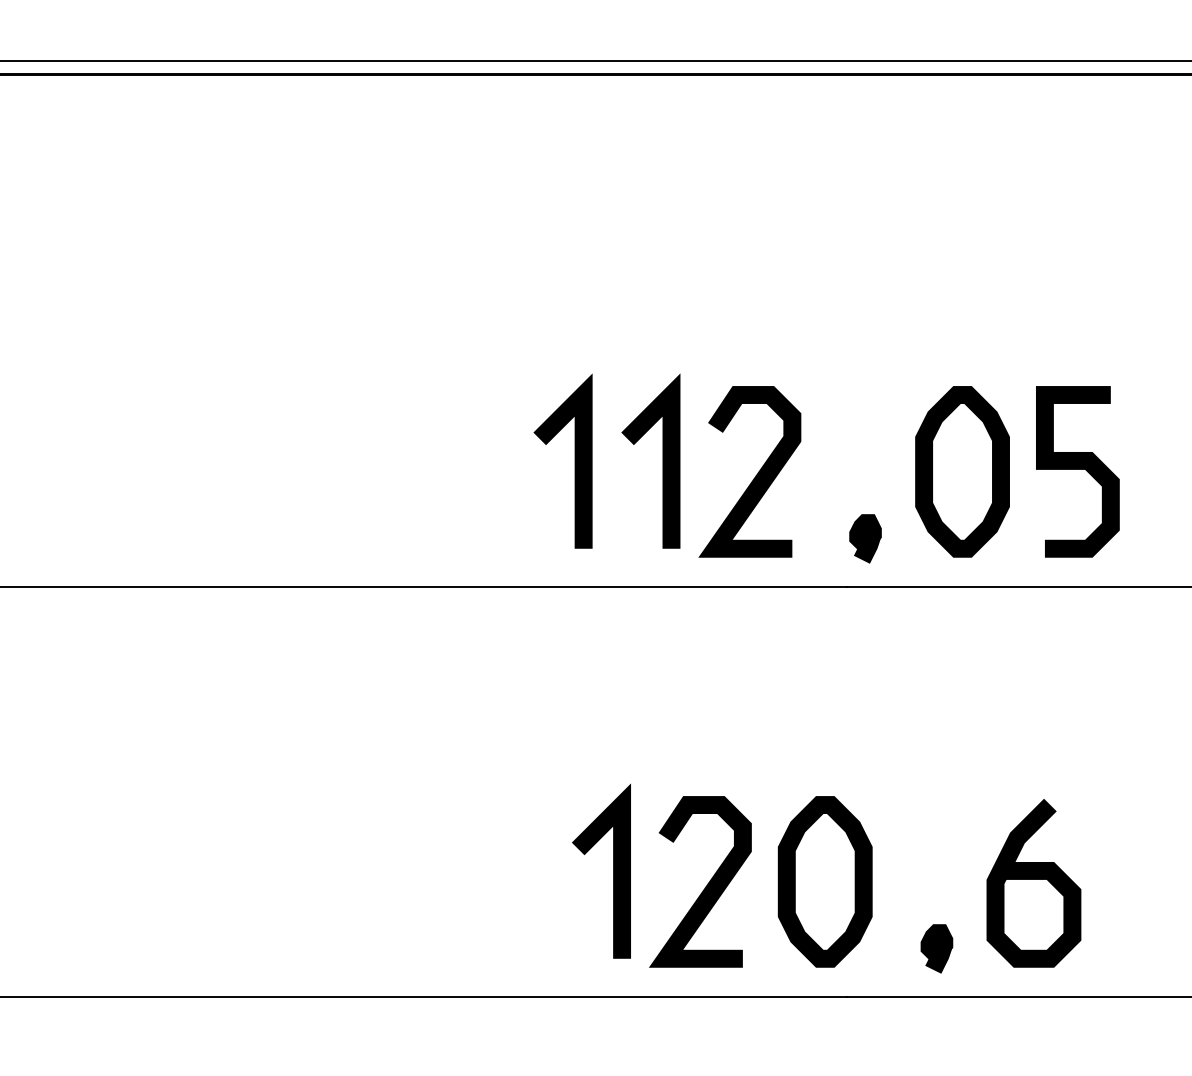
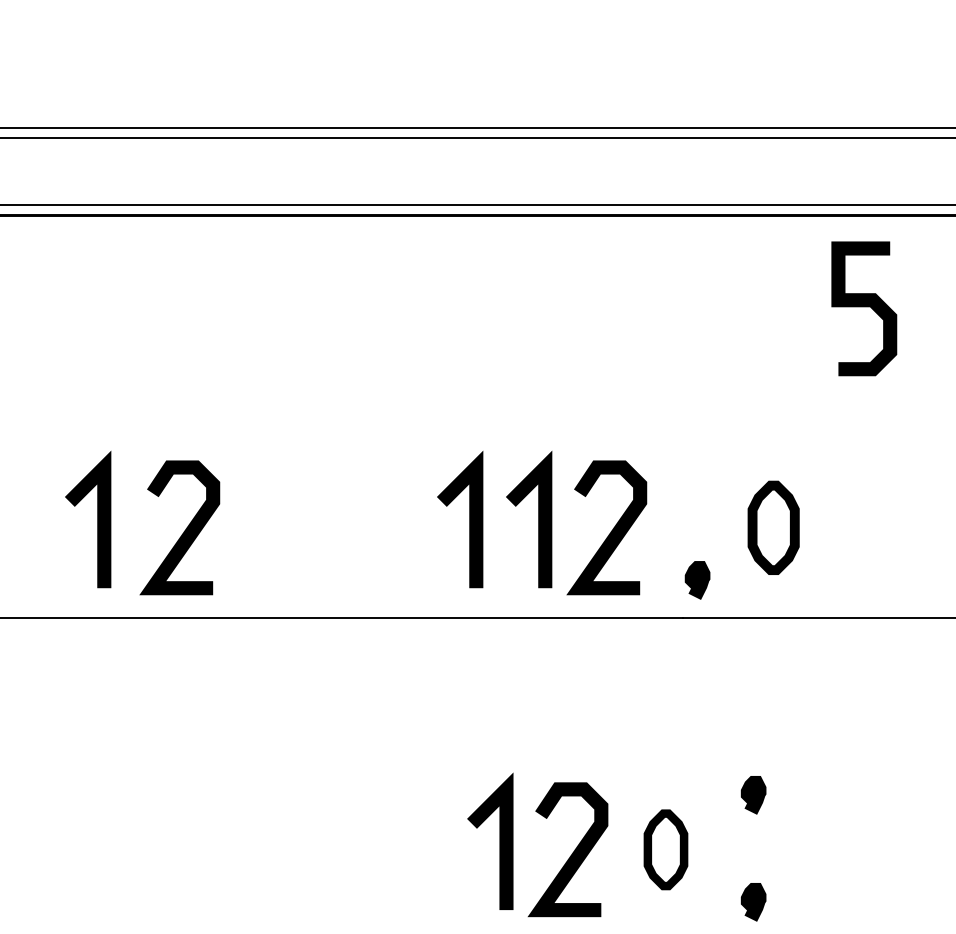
line: (101, 461) -> (97, 519), added
curve: (1078, 470) -> (864, 307), moved
part: (962, 471) -> (773, 527), size x0.7
curve: (210, 476) -> (183, 531), added
part: (936, 812) -> (753, 795), added
curve: (1033, 880) -> (829, 848), removed
part: (824, 881) -> (665, 849), size x0.6

